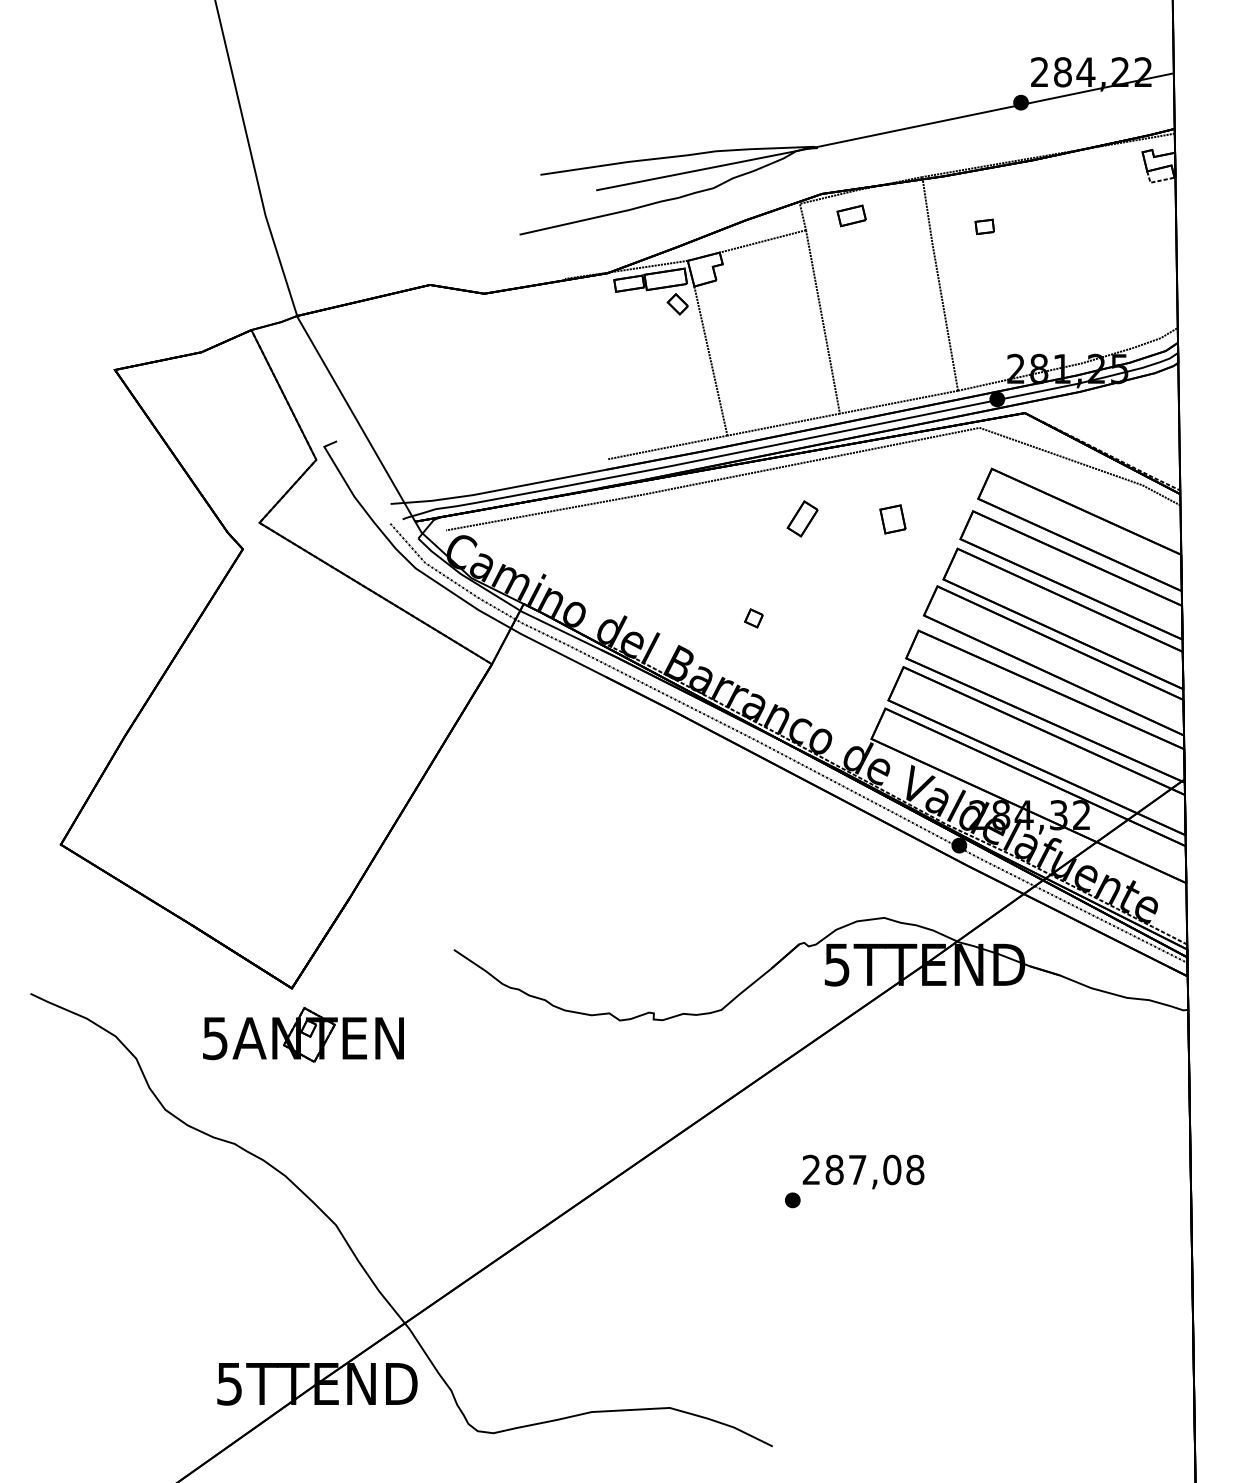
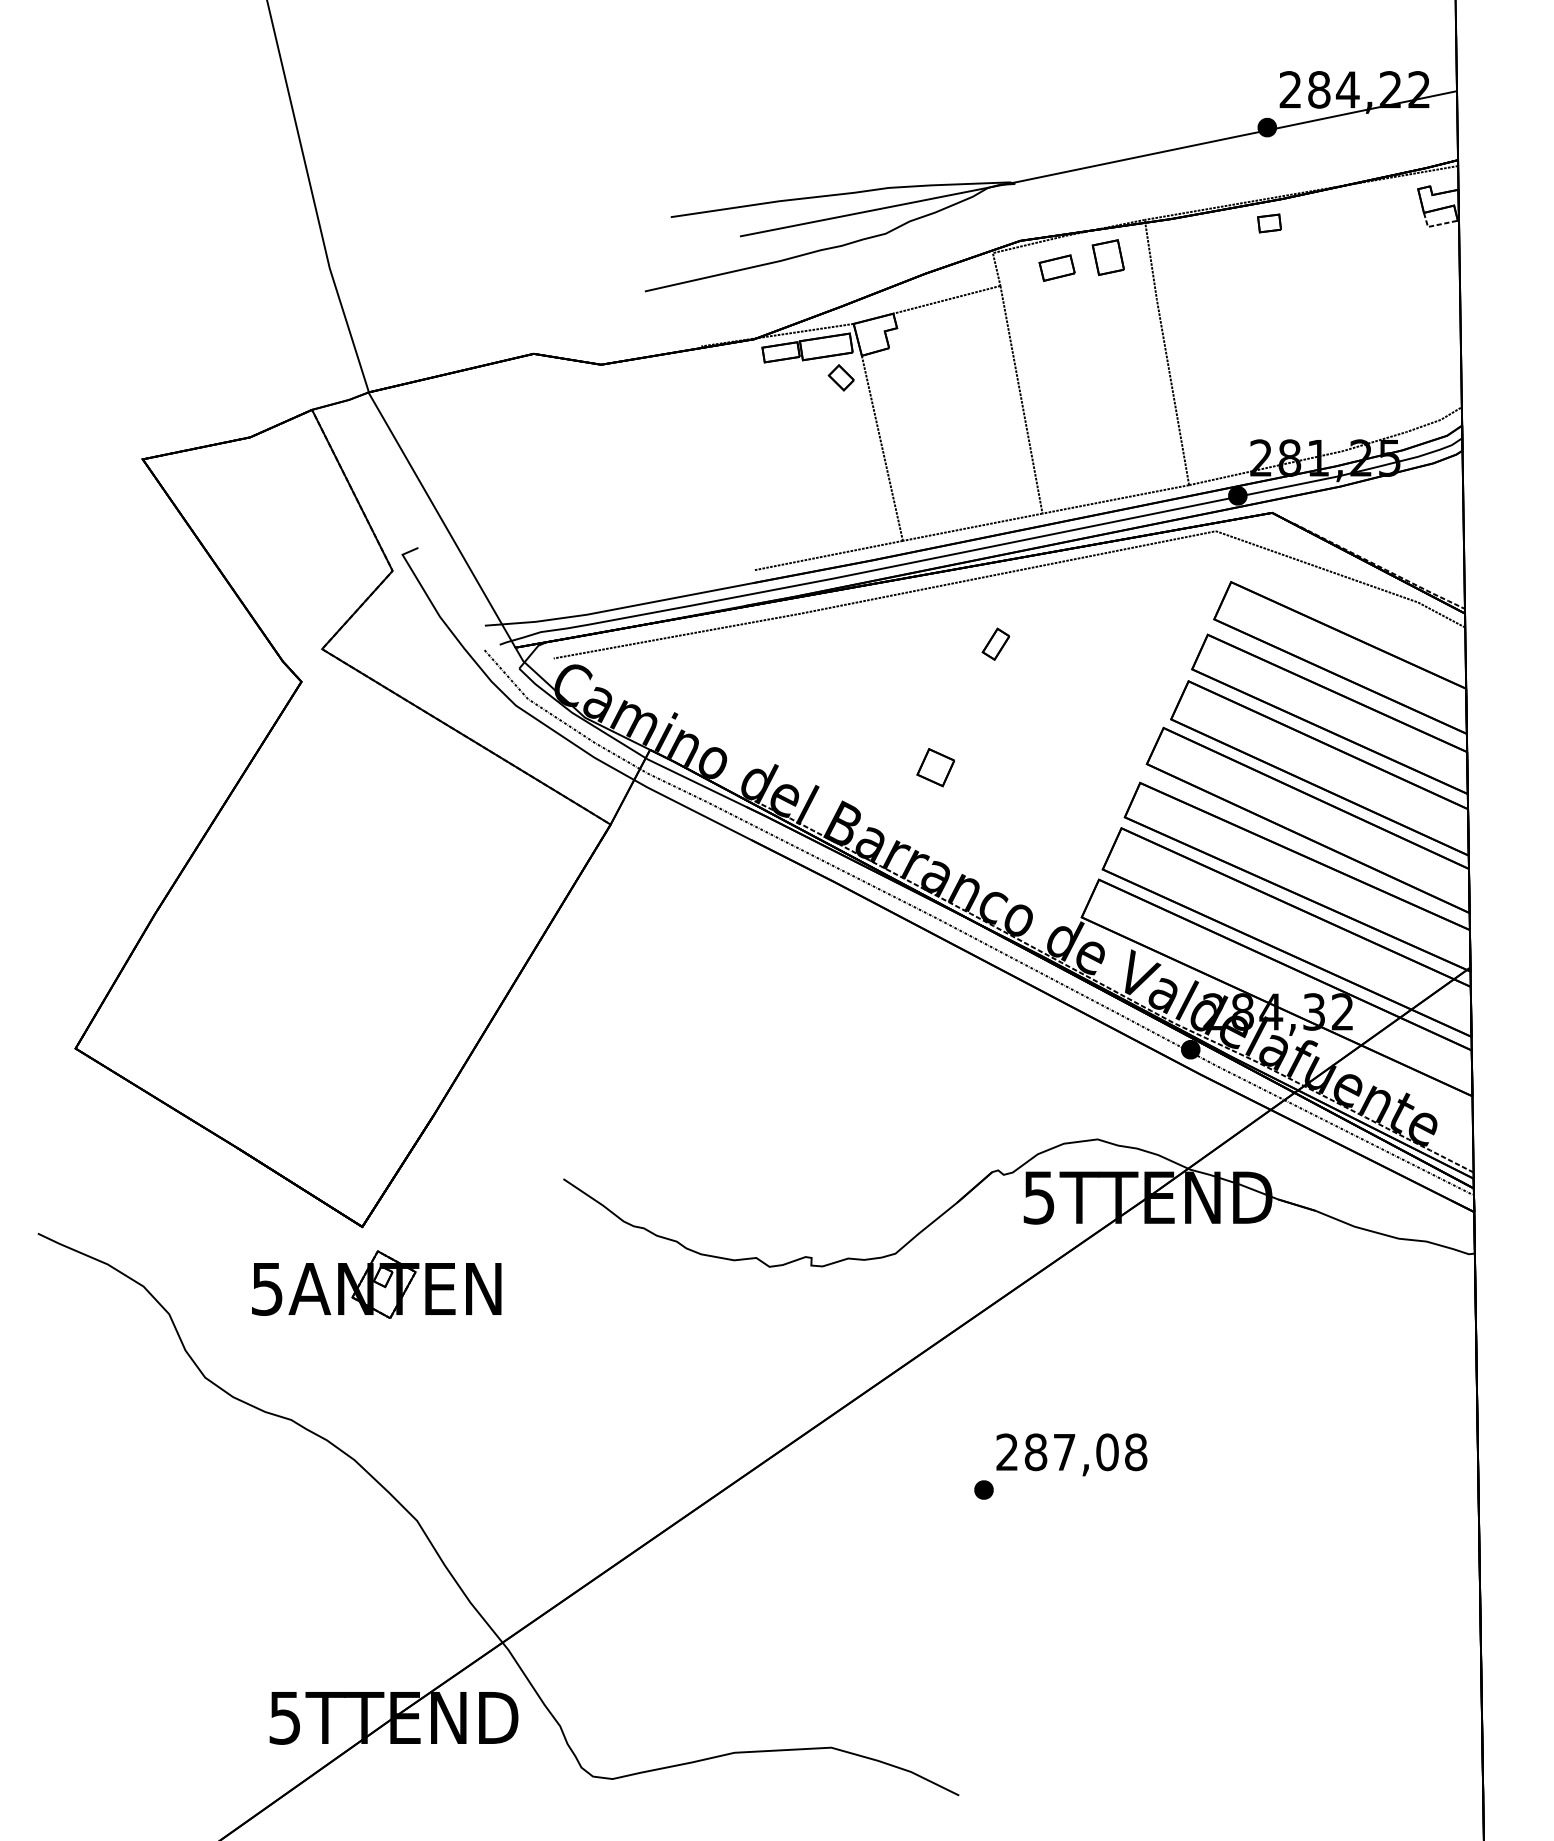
part: (984, 226) -> (1269, 222), moved
part: (801, 518) -> (994, 643), size x0.71
part: (892, 519) -> (1107, 257), moved
part: (753, 618) -> (935, 767), size x1.67

